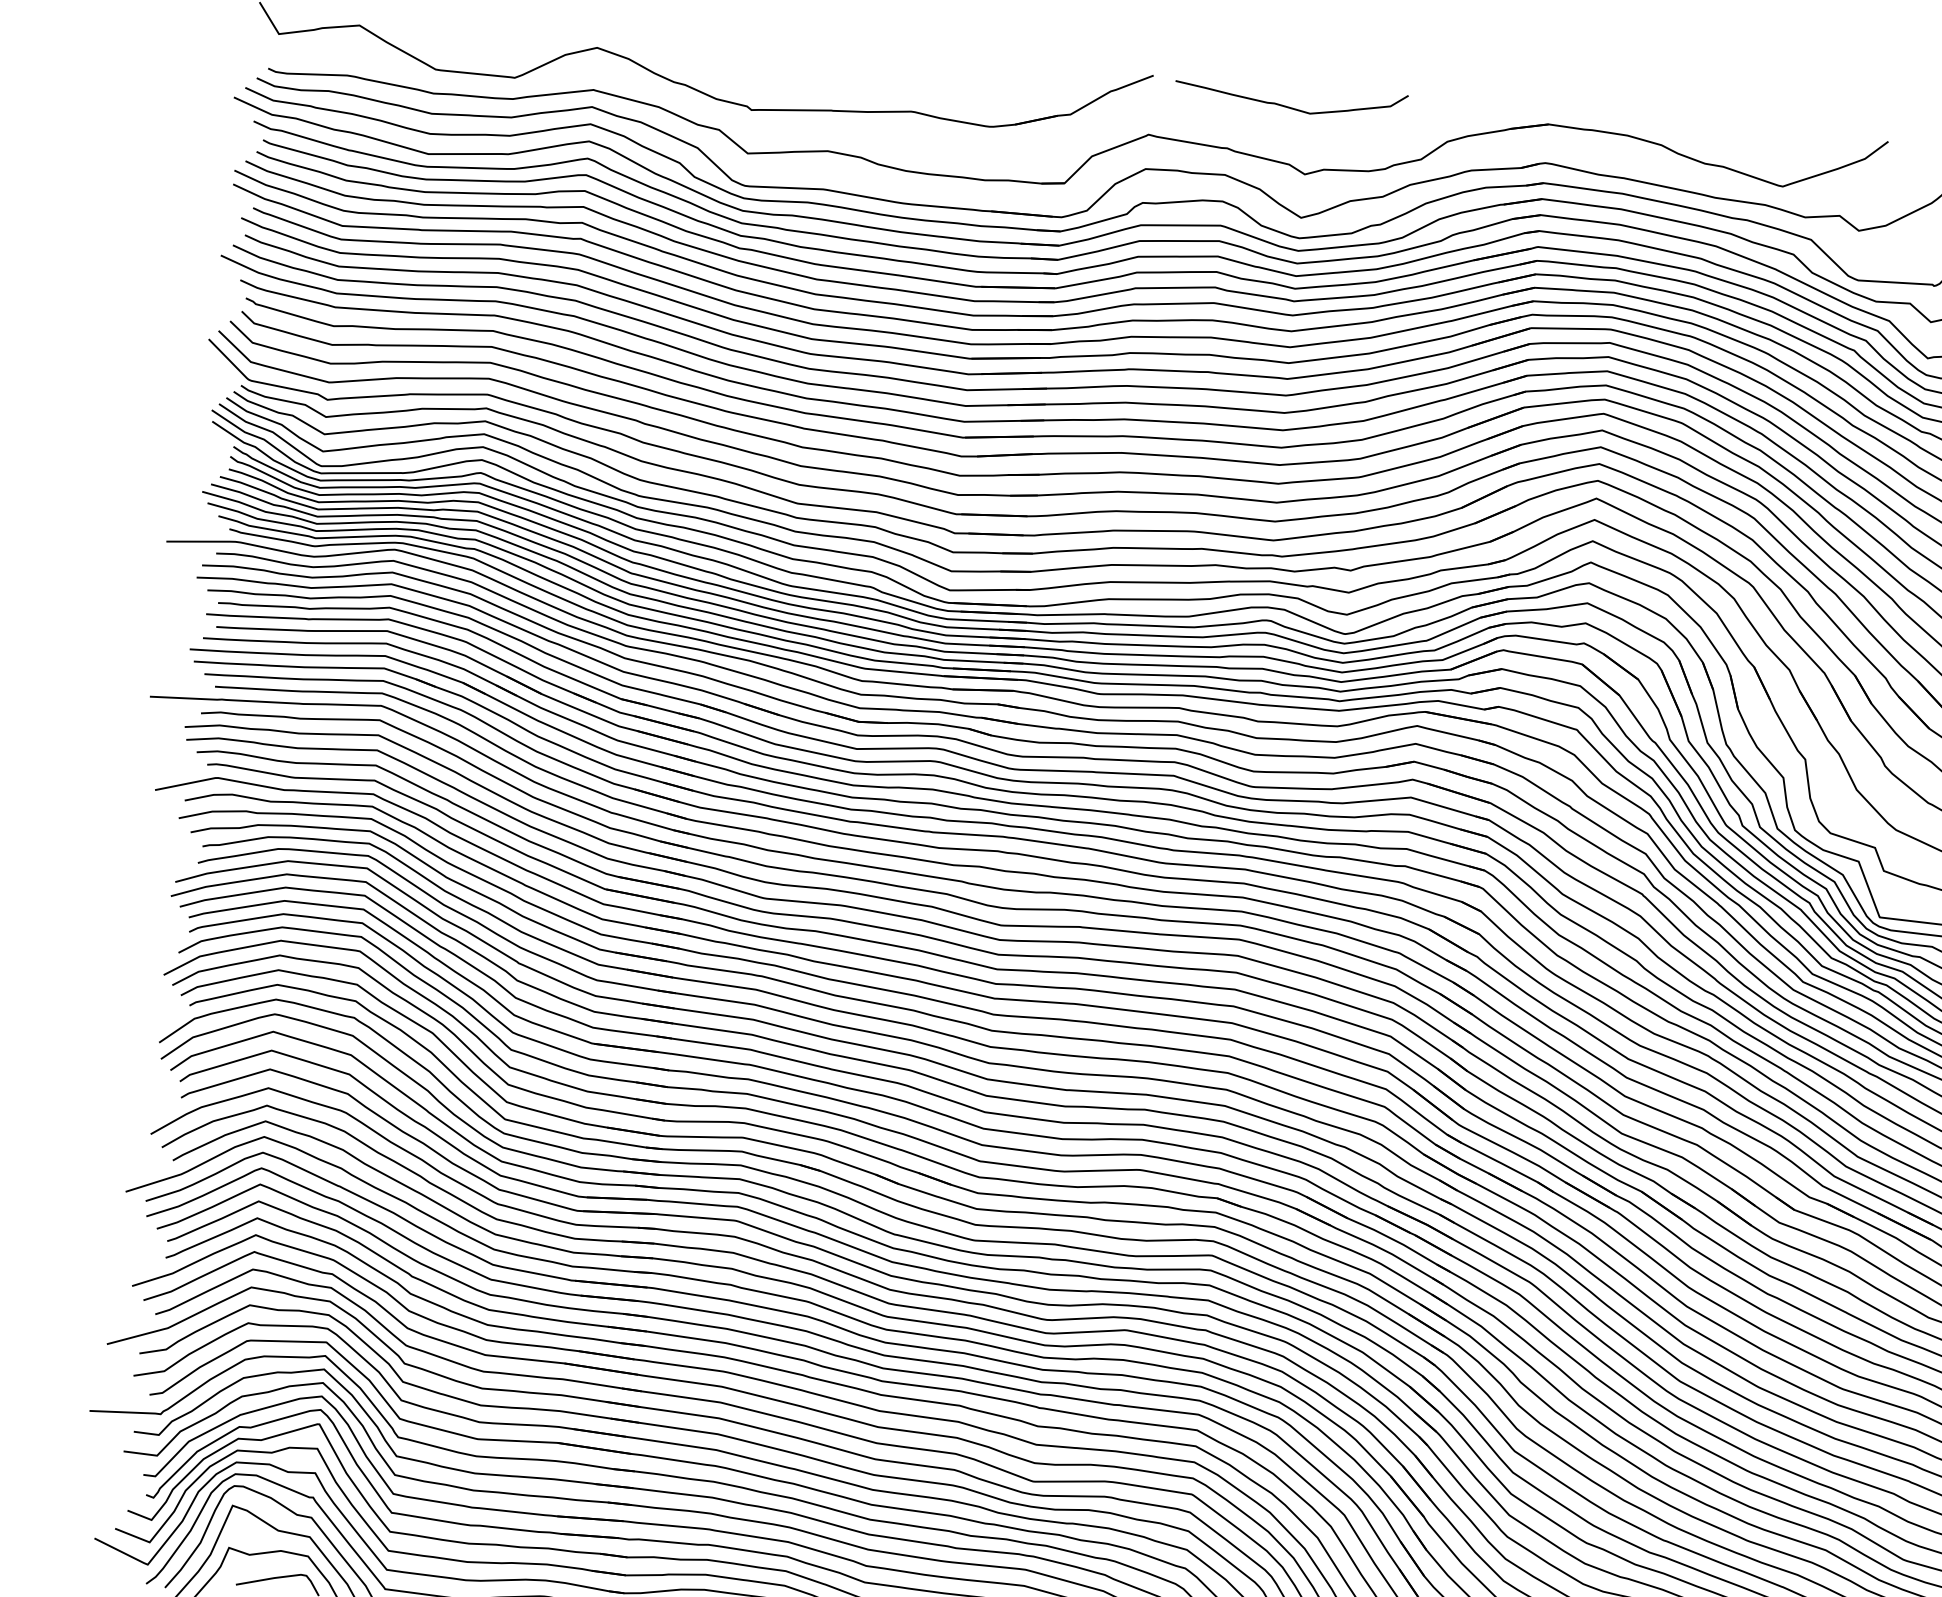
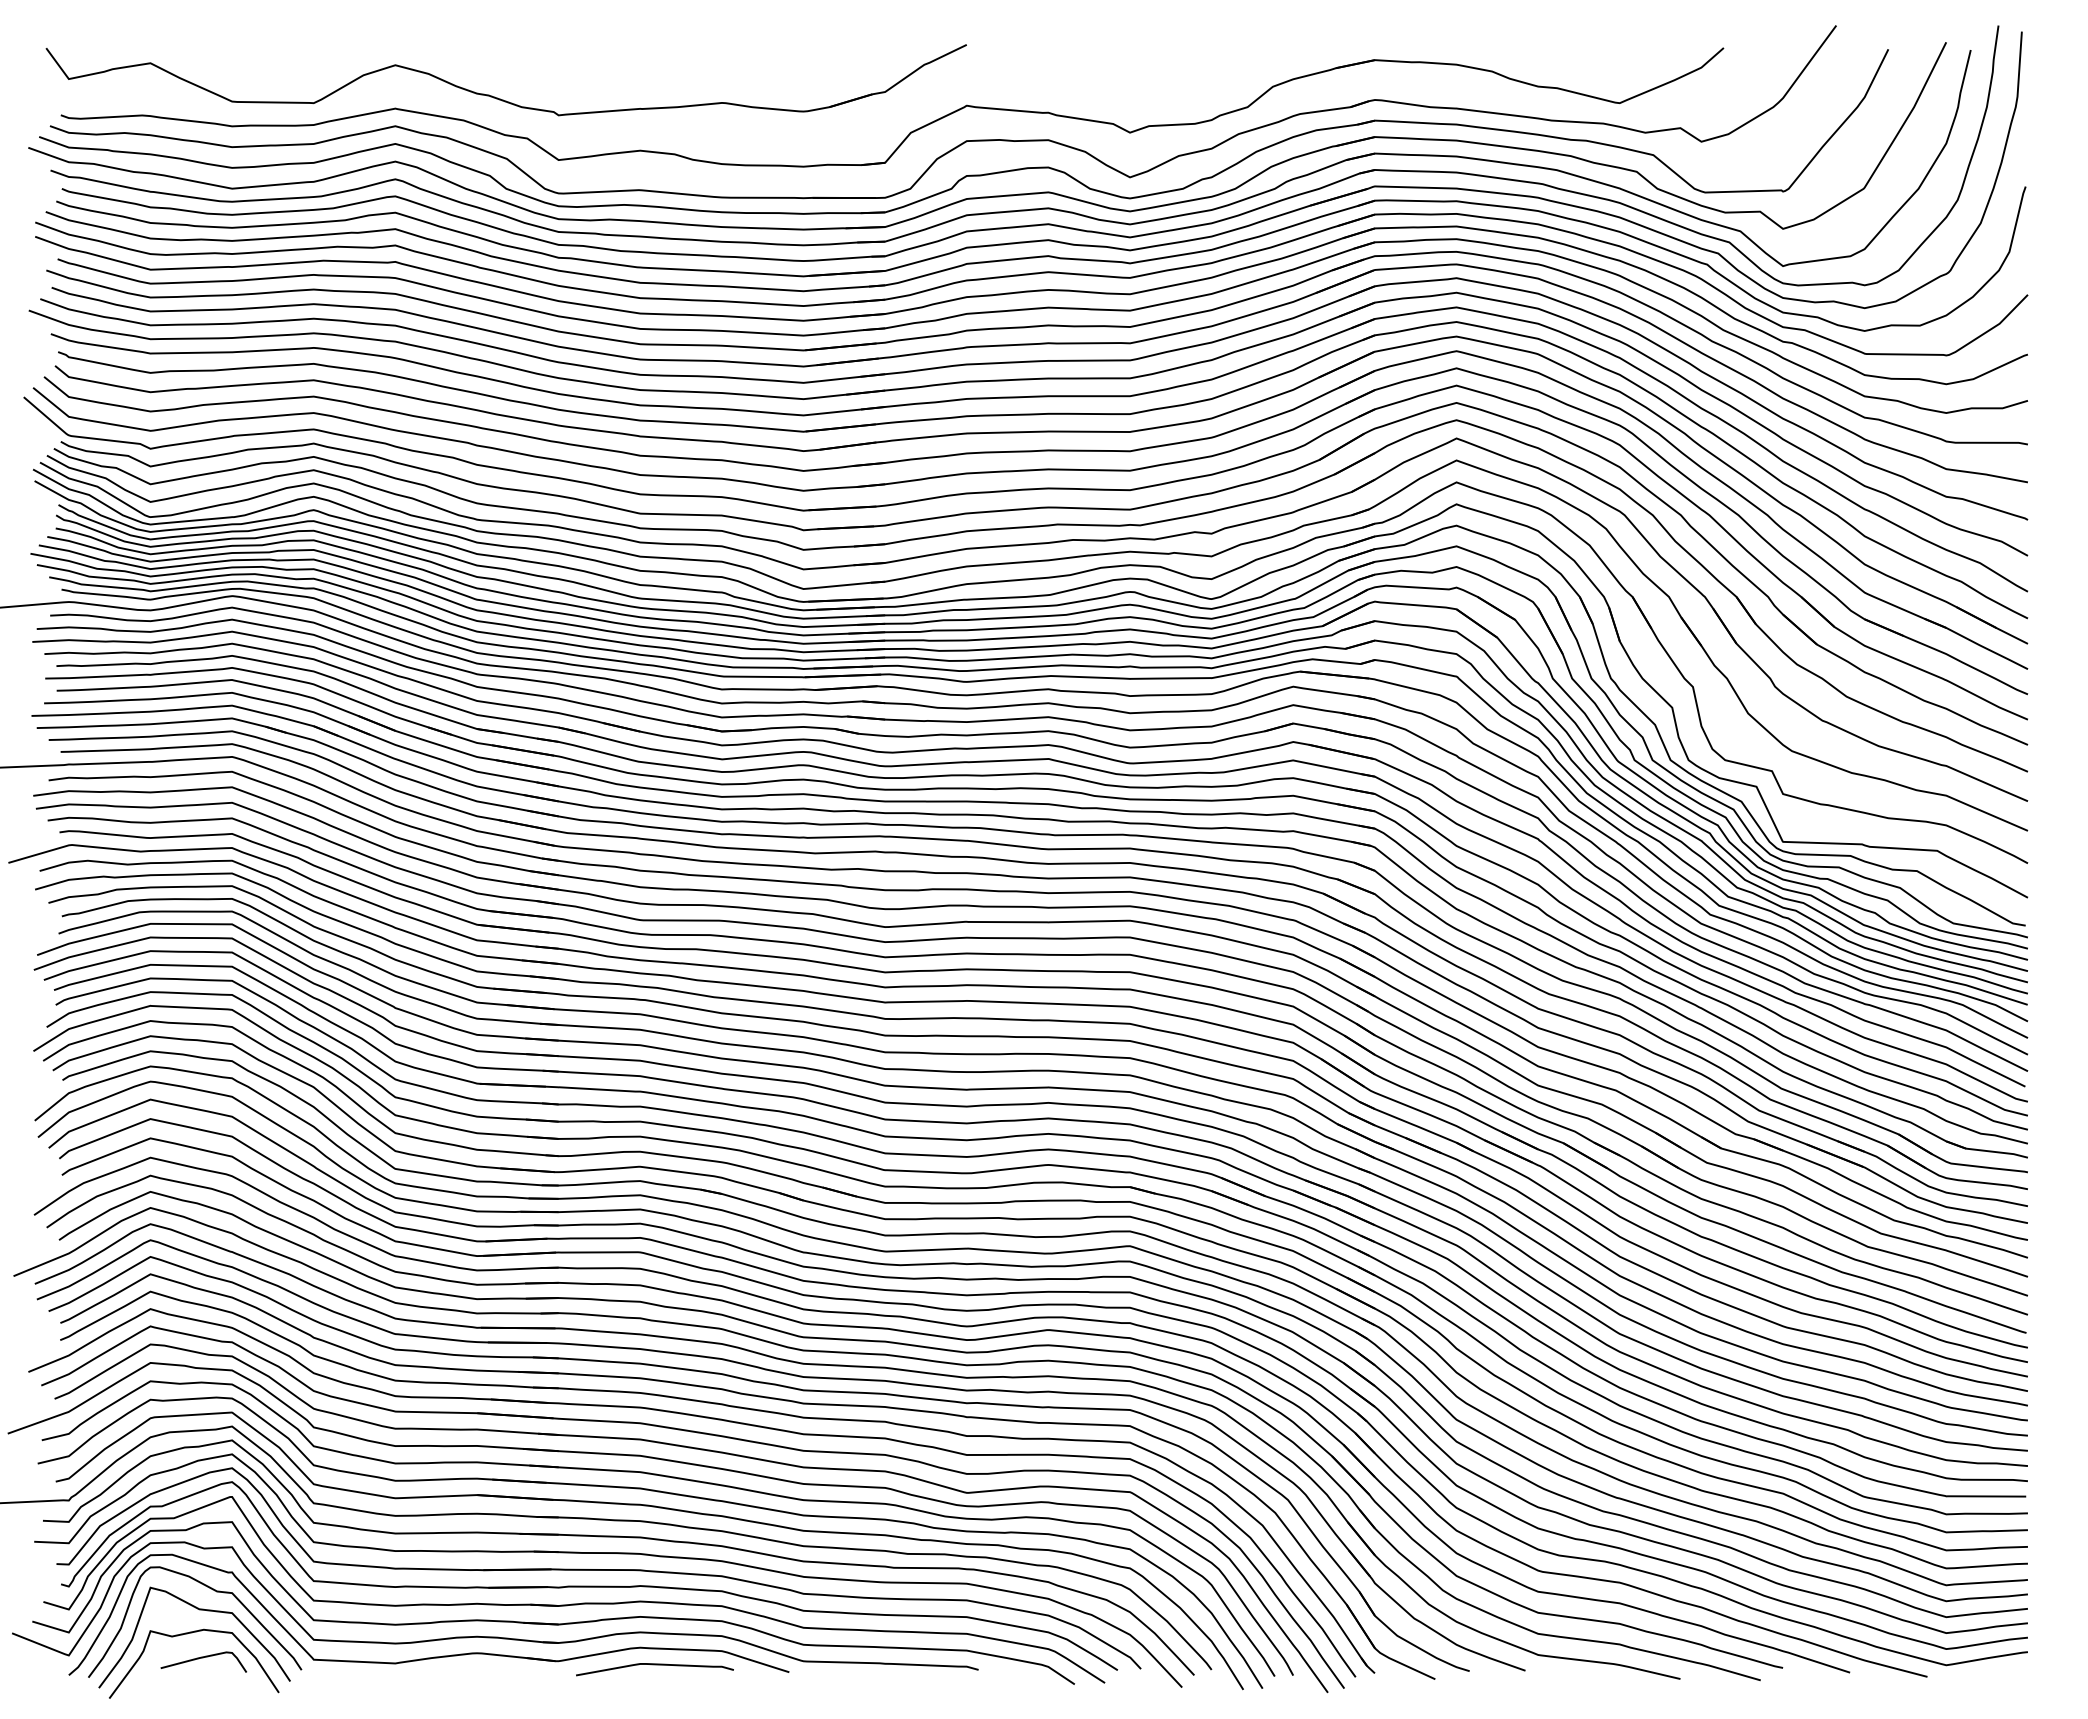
curve: (1289, 106) -> (1108, 64), removed

